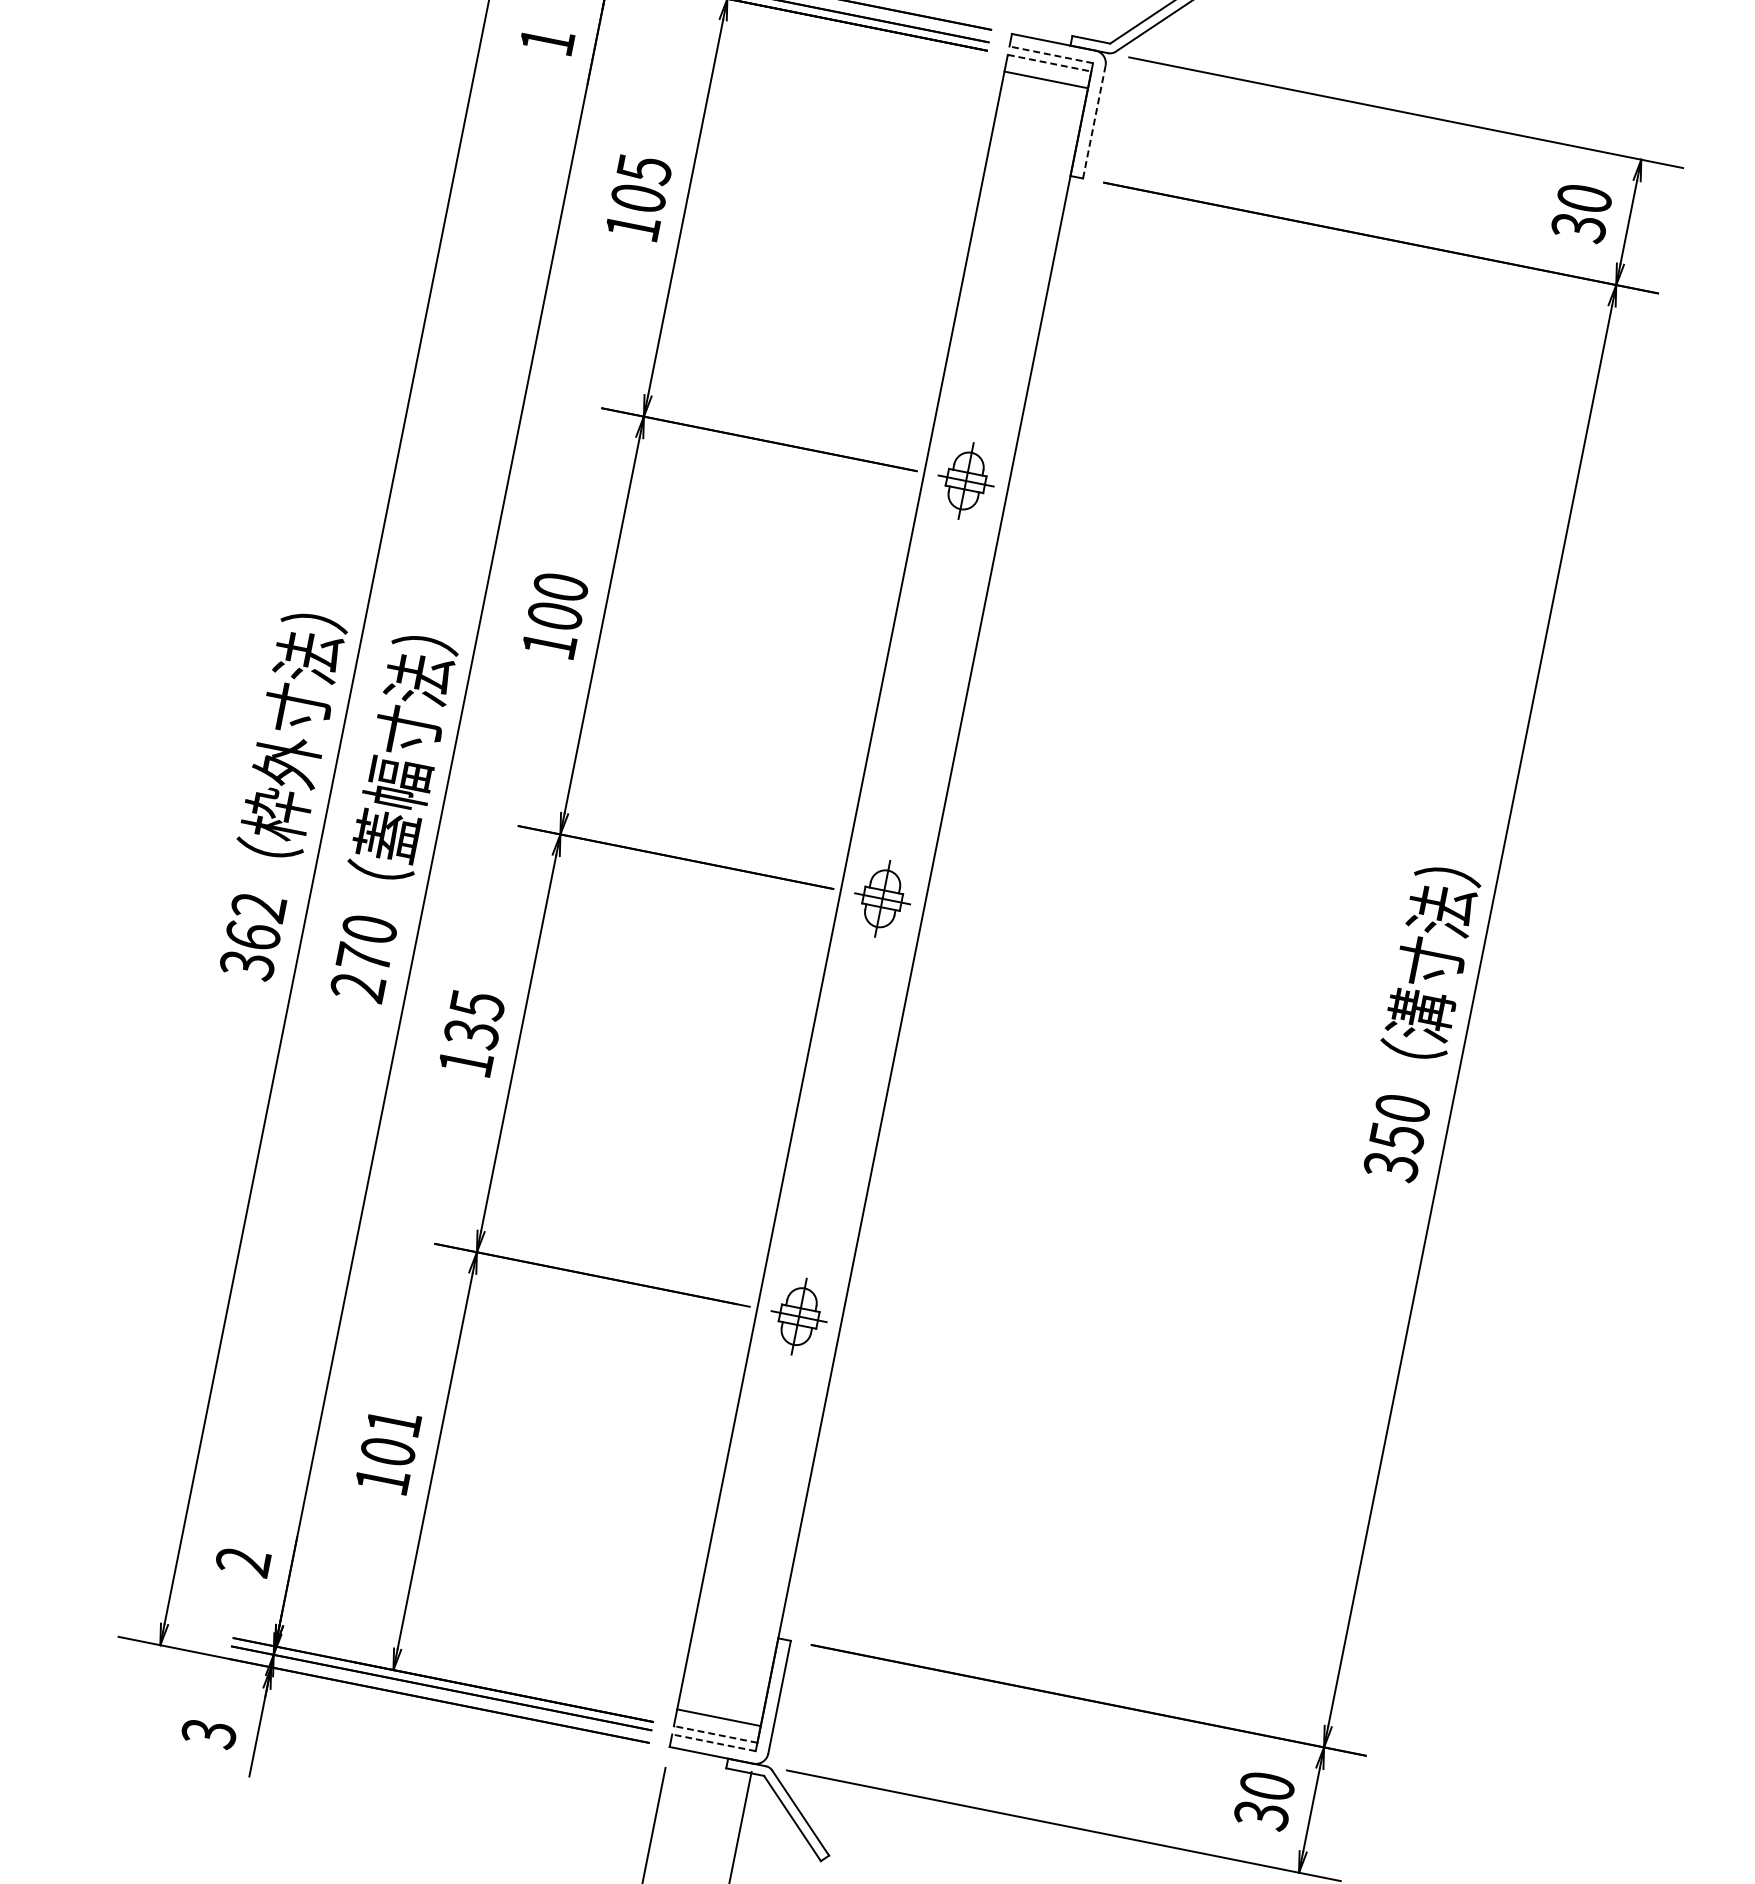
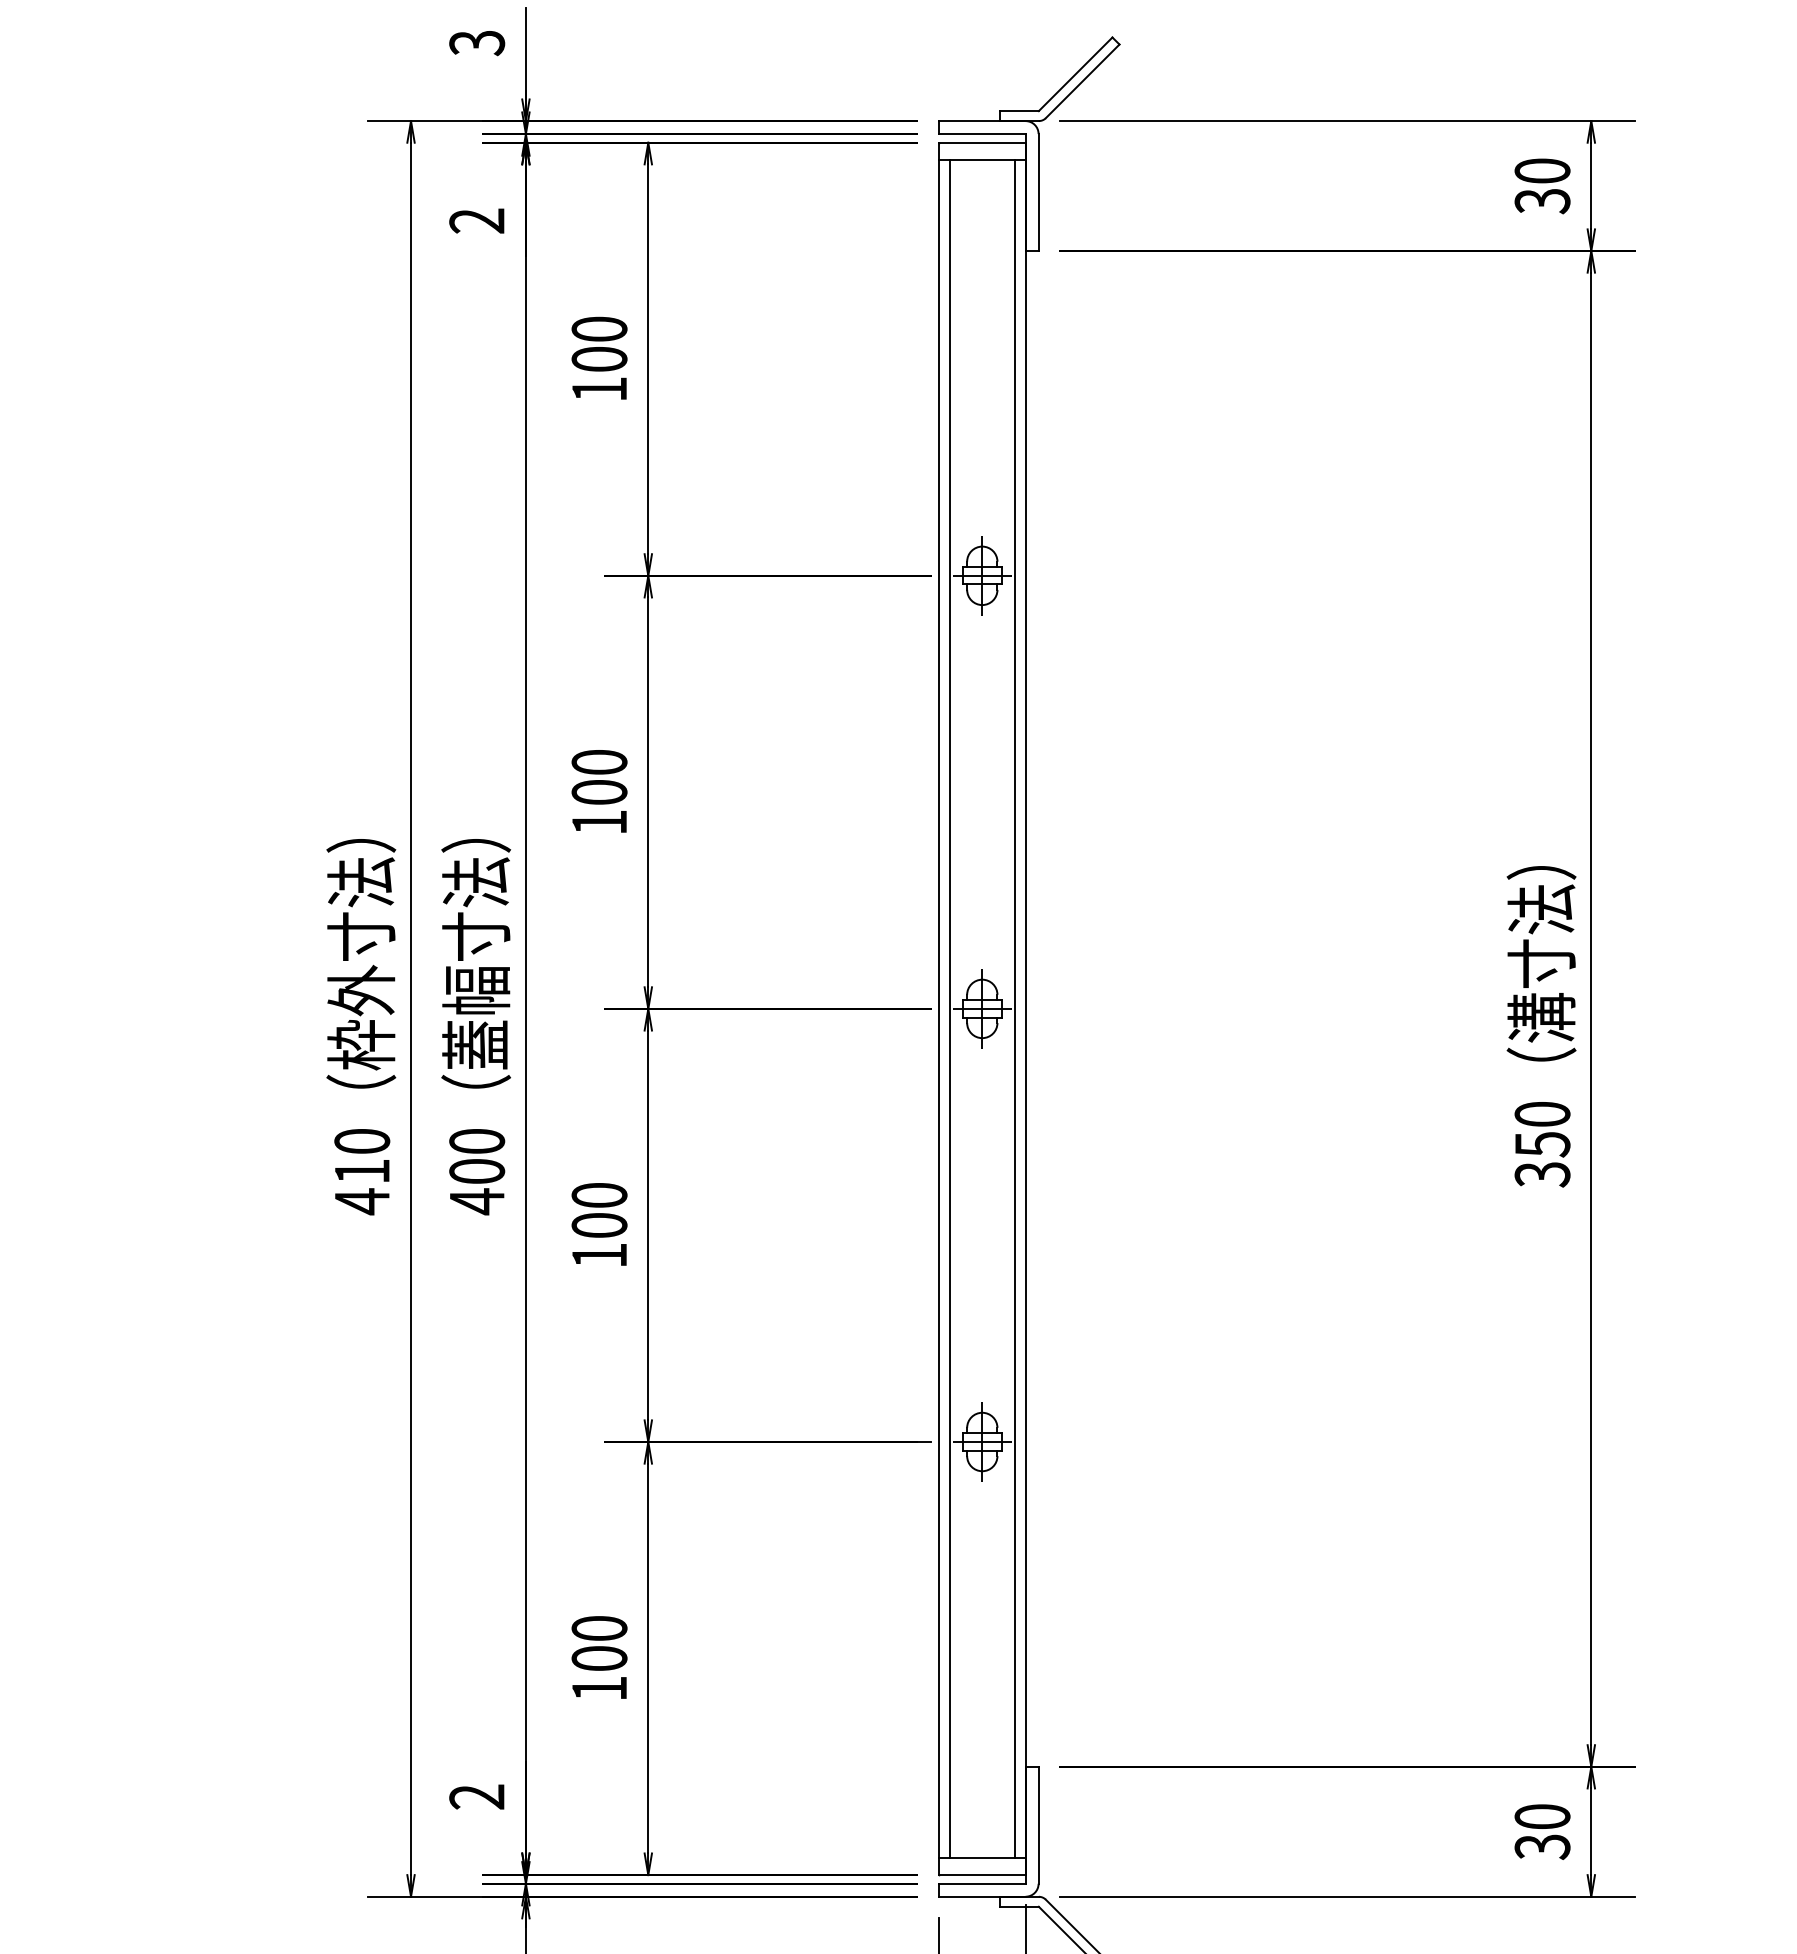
text: (546, 40) -> (476, 220), 1 -> 2
line: (1050, 55) -> (981, 134), dashed -> solid
line: (1049, 63) -> (982, 142), dashed -> solid
line: (1094, 122) -> (1038, 192), dashed -> solid
text: (644, 169) -> (599, 329), 105 -> 100
line: (851, 892) -> (949, 1008), added
line: (913, 904) -> (1014, 1008), added
text: (253, 937) -> (362, 1172), 362 -> 410
text: (361, 973) -> (477, 1187), 270 -> 400
text: (474, 1019) -> (599, 1210), 135 -> 100
text: (393, 1422) -> (599, 1628), 101 -> 100
line: (714, 1734) -> (981, 1875), dashed -> solid
line: (713, 1742) -> (981, 1883), dashed -> solid

